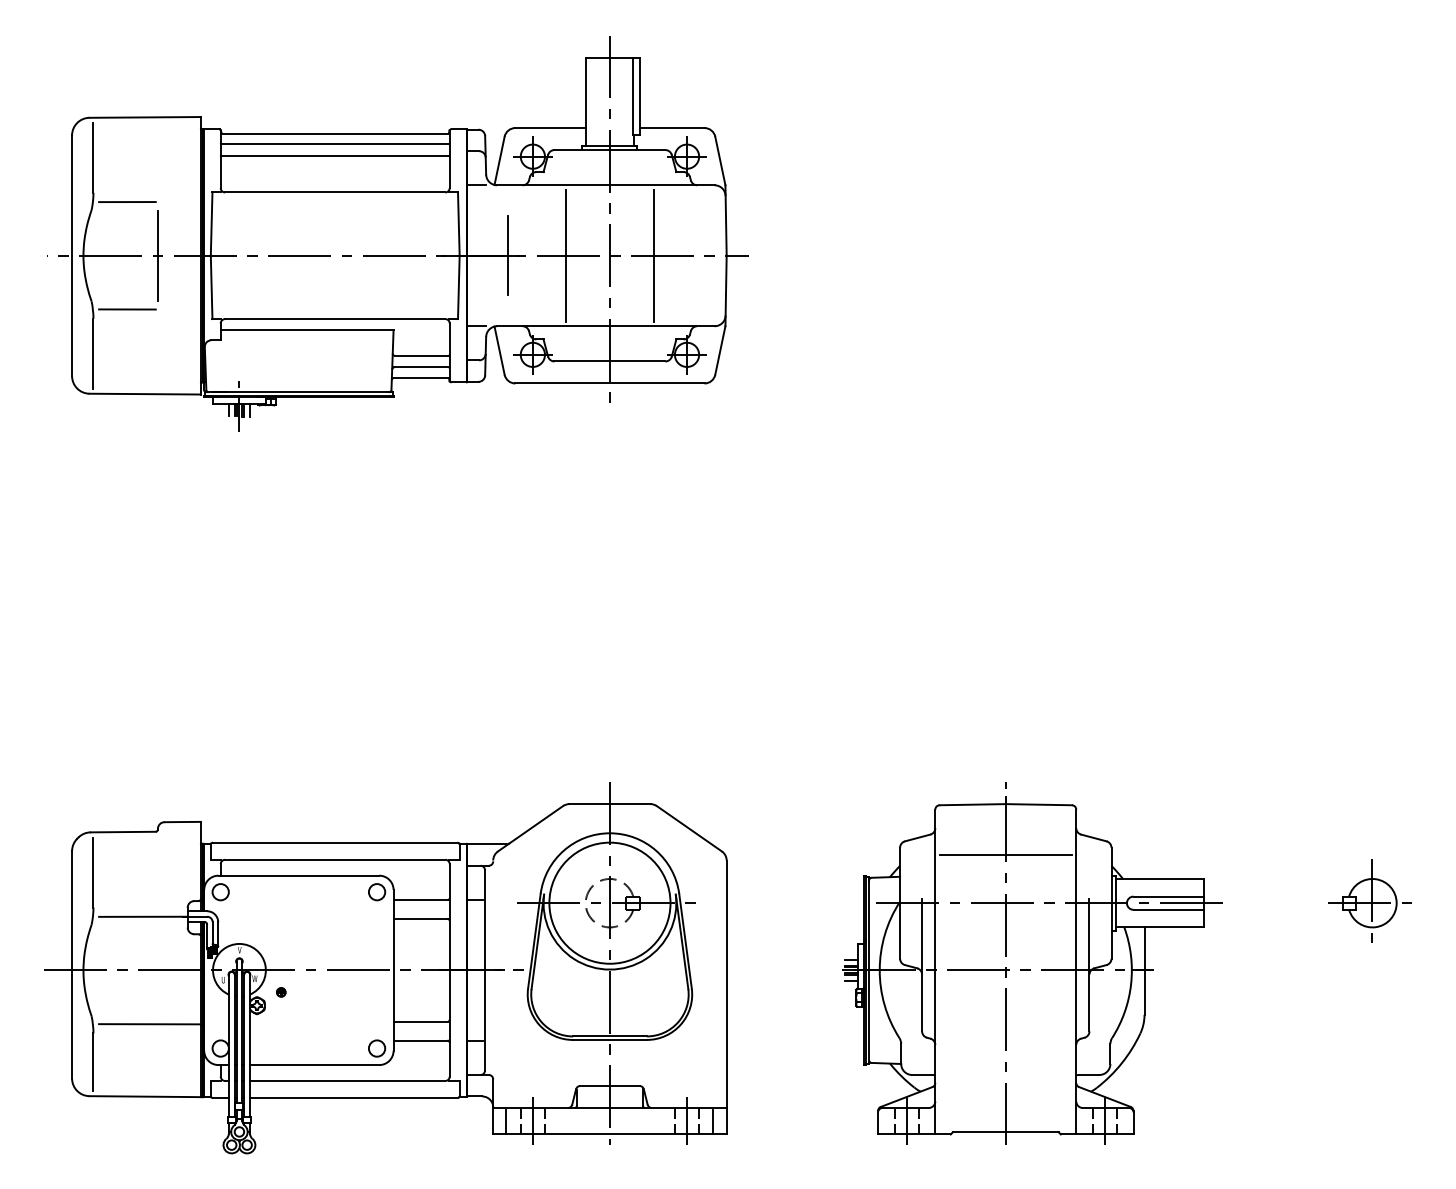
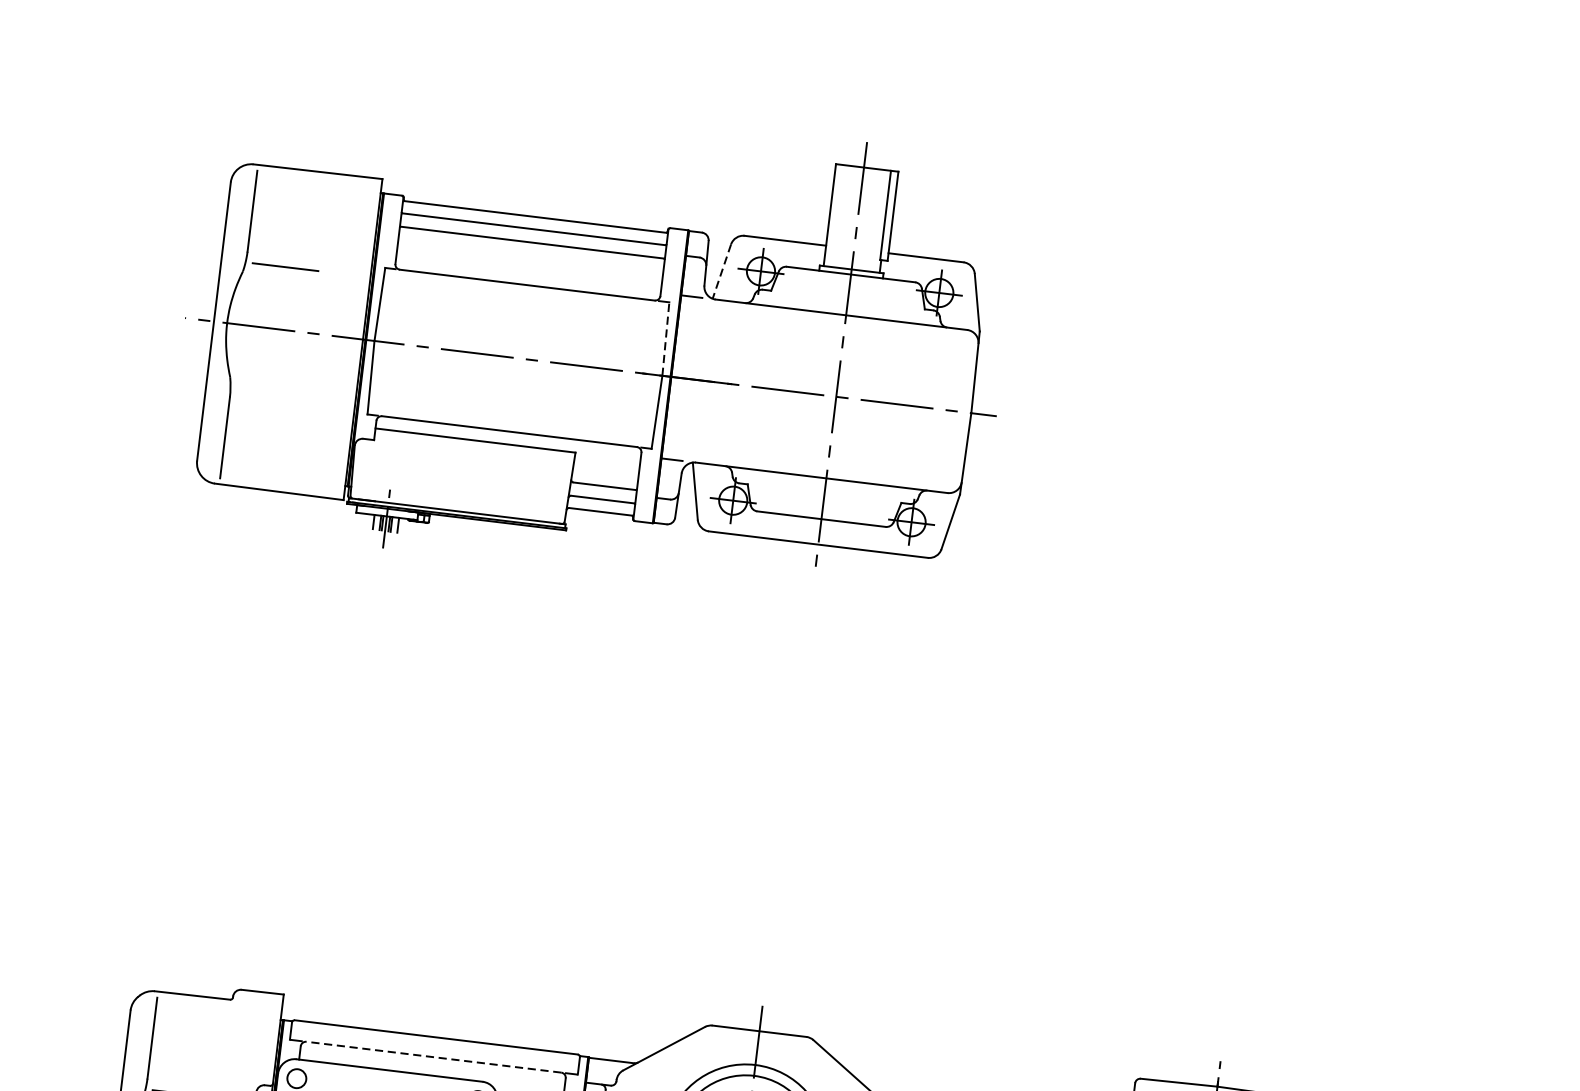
line: (499, 160) -> (721, 271), solid -> dashed
line: (458, 224) -> (665, 339), solid -> dashed
line: (157, 255) -> (312, 333), removed
line: (508, 255) -> (718, 382), removed
line: (565, 255) -> (784, 390), removed
line: (654, 255) -> (887, 402), removed
line: (127, 309) -> (270, 391), removed
line: (334, 859) -> (433, 1056), solid -> dashed

